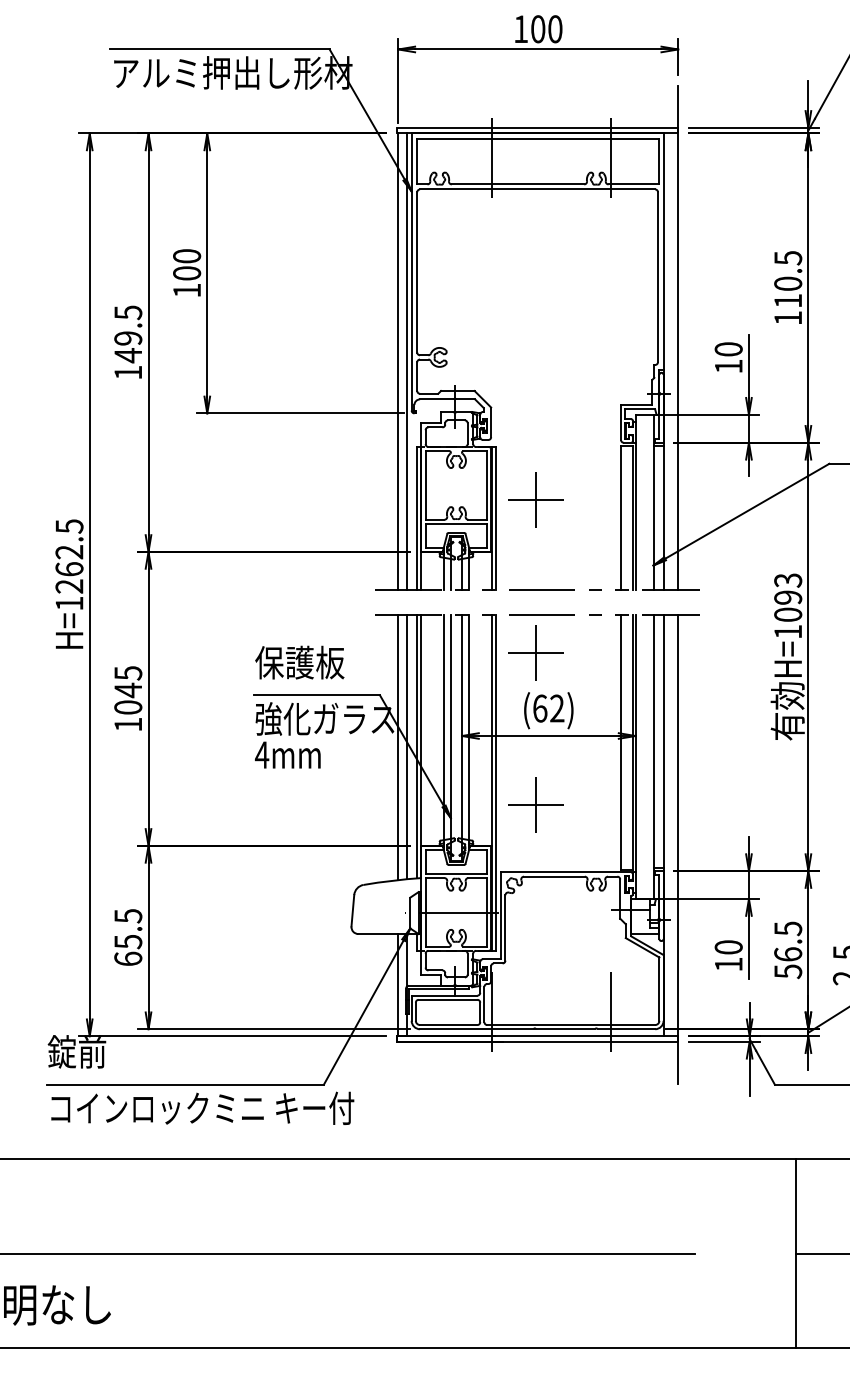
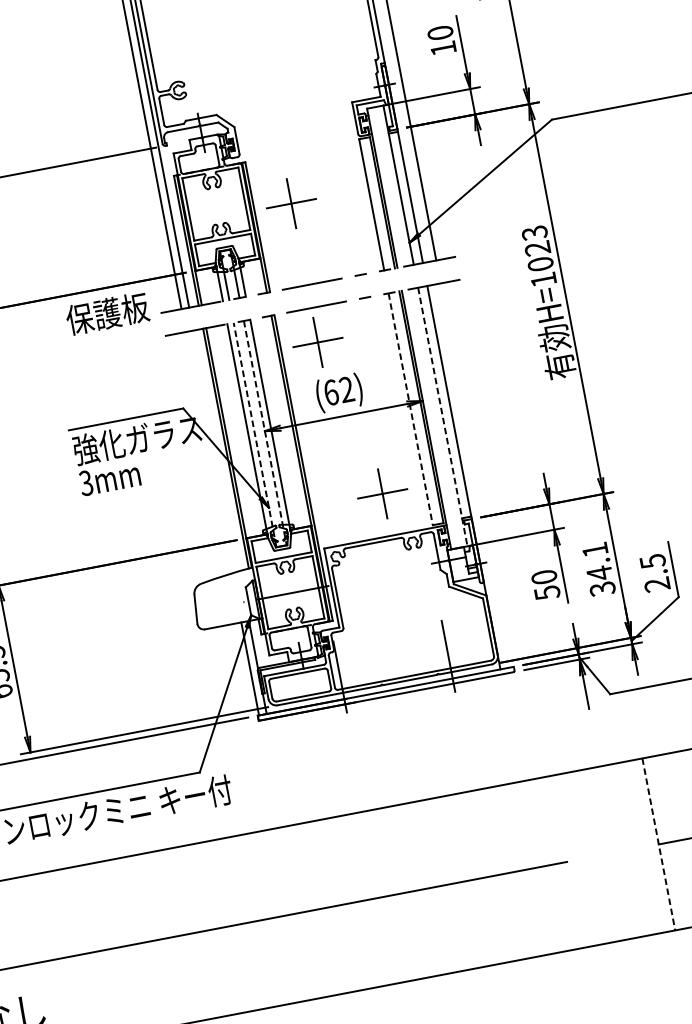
text: (788, 597) -> (537, 248), H=1093 -> H=1023
text: (299, 662) -> (107, 313), moved
line: (450, 737) -> (254, 434), solid -> dashed
line: (462, 738) -> (265, 433), solid -> dashed
line: (621, 742) -> (411, 409), solid -> dashed
line: (406, 746) -> (216, 450), removed
line: (398, 747) -> (209, 452), removed
text: (261, 754) -> (85, 482), 4mm -> 3mm
line: (653, 757) -> (442, 417), solid -> dashed
part: (535, 804) -> (381, 493), moved
line: (678, 848) -> (481, 495), removed
text: (788, 949) -> (599, 568), 56.5 -> 34.1
text: (728, 964) -> (547, 592), 10 -> 50
line: (796, 1254) -> (659, 844), solid -> dashed

